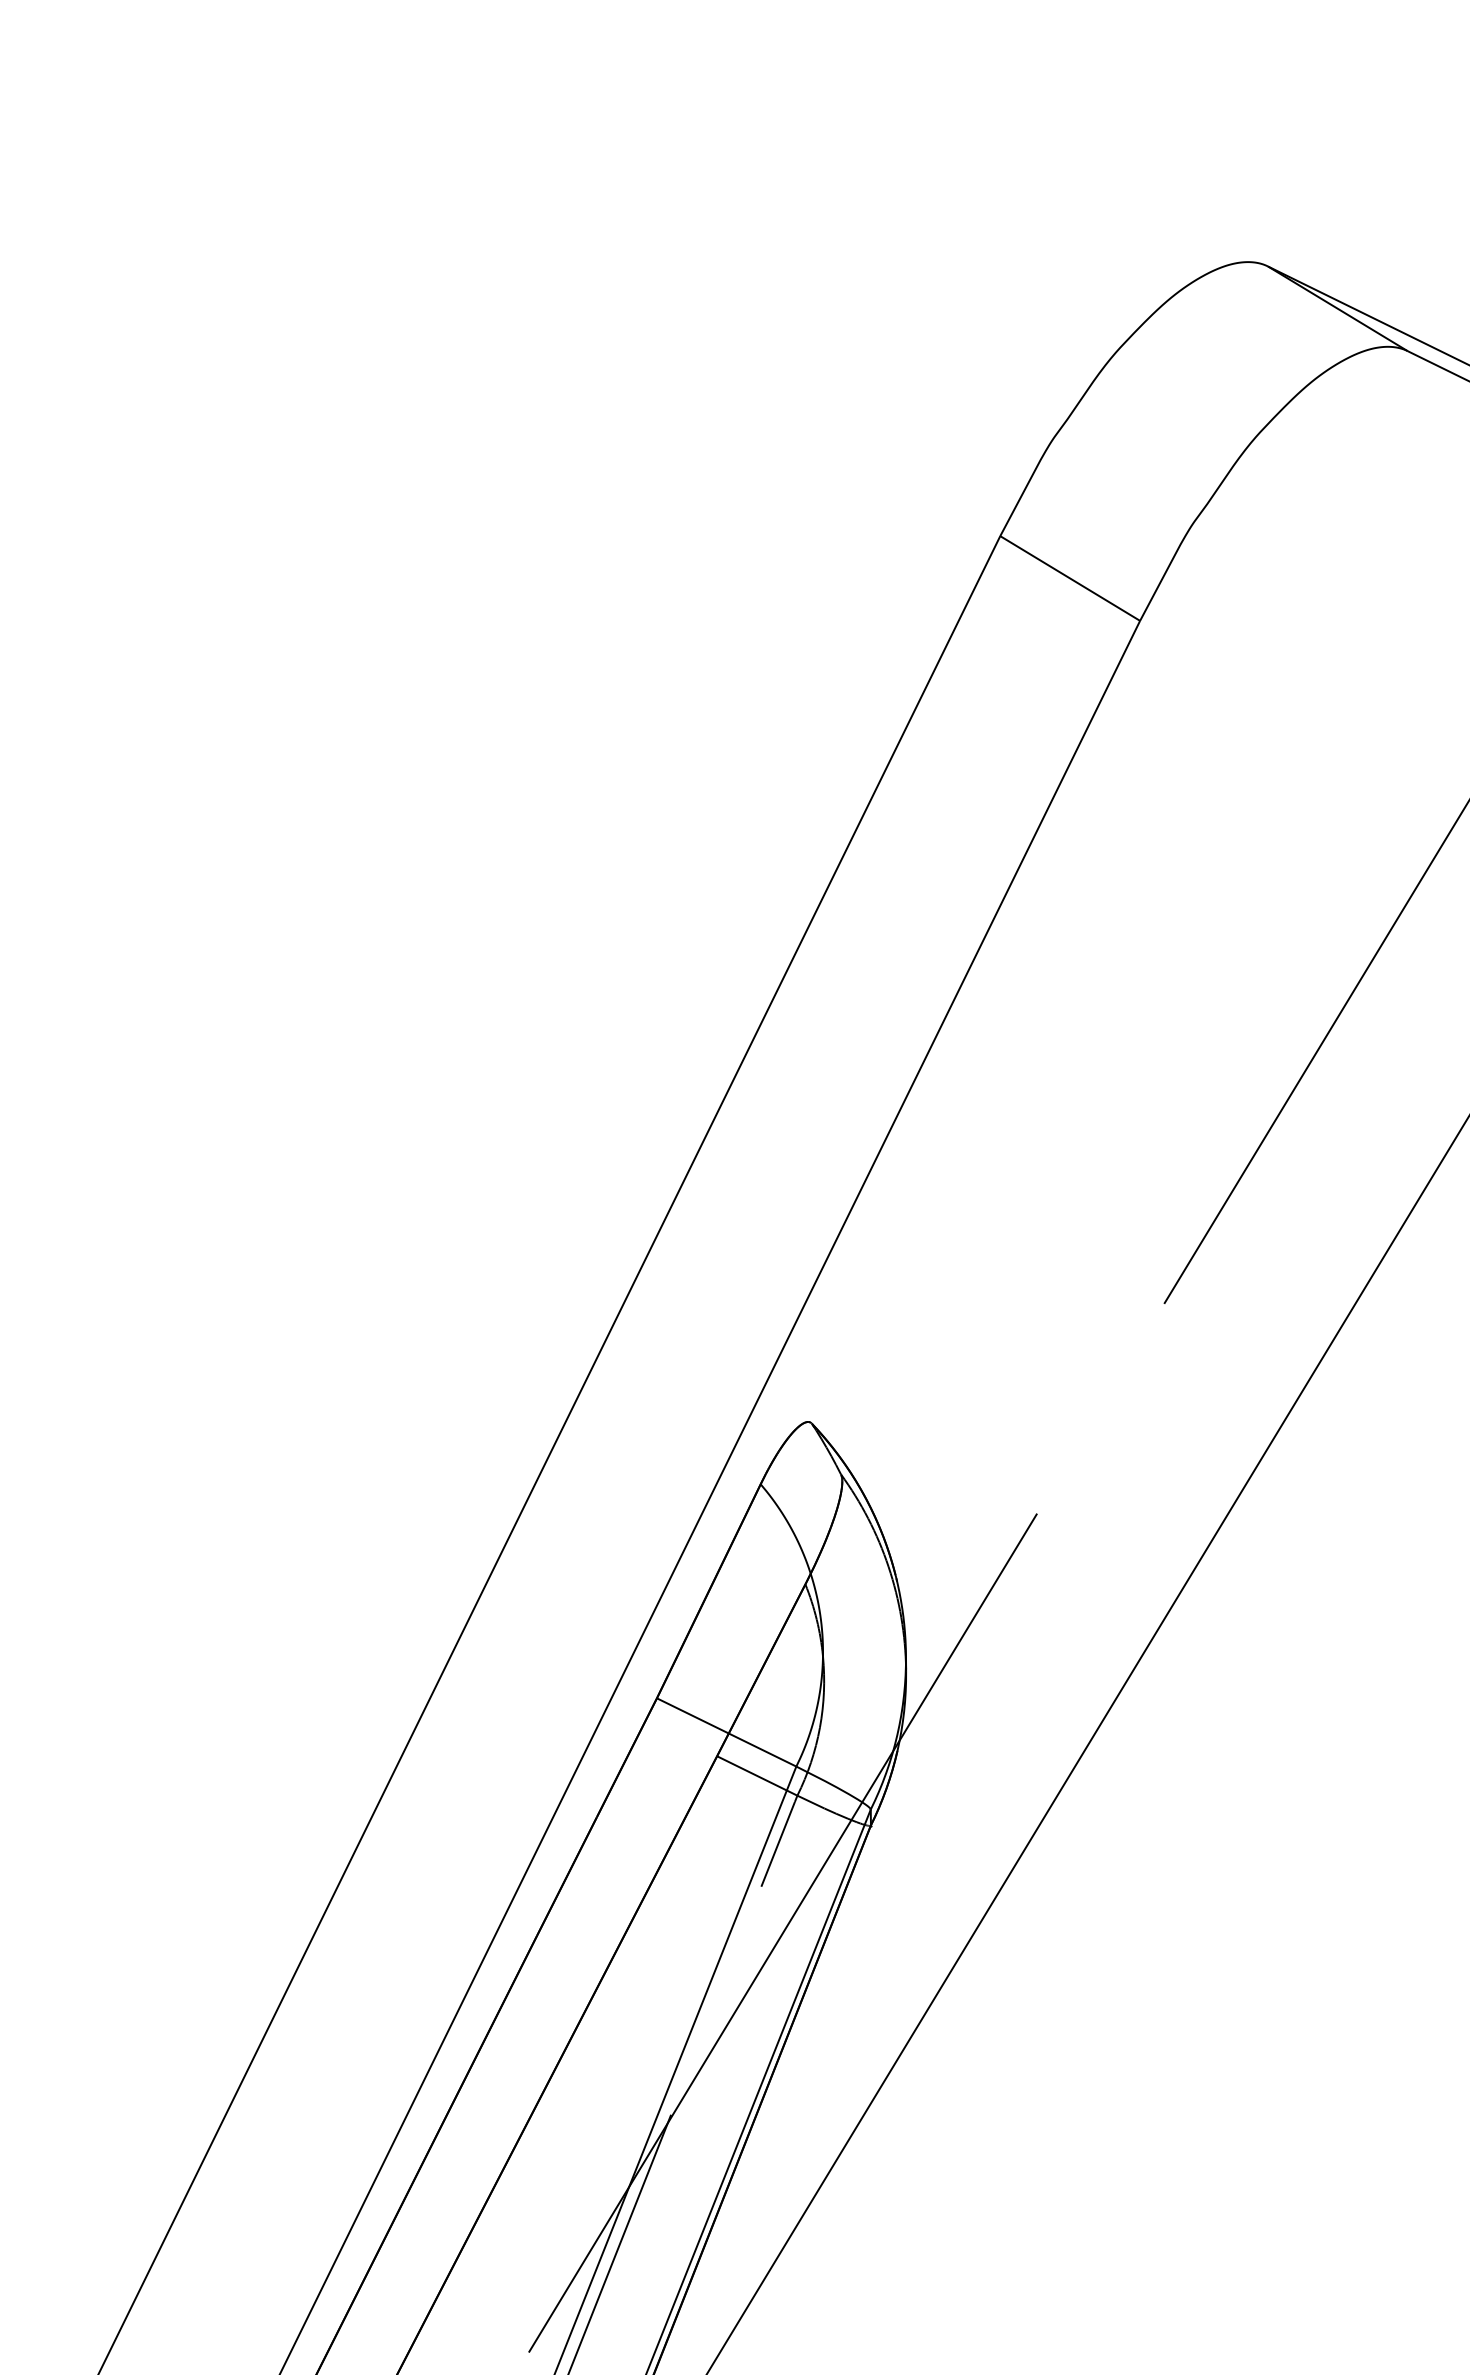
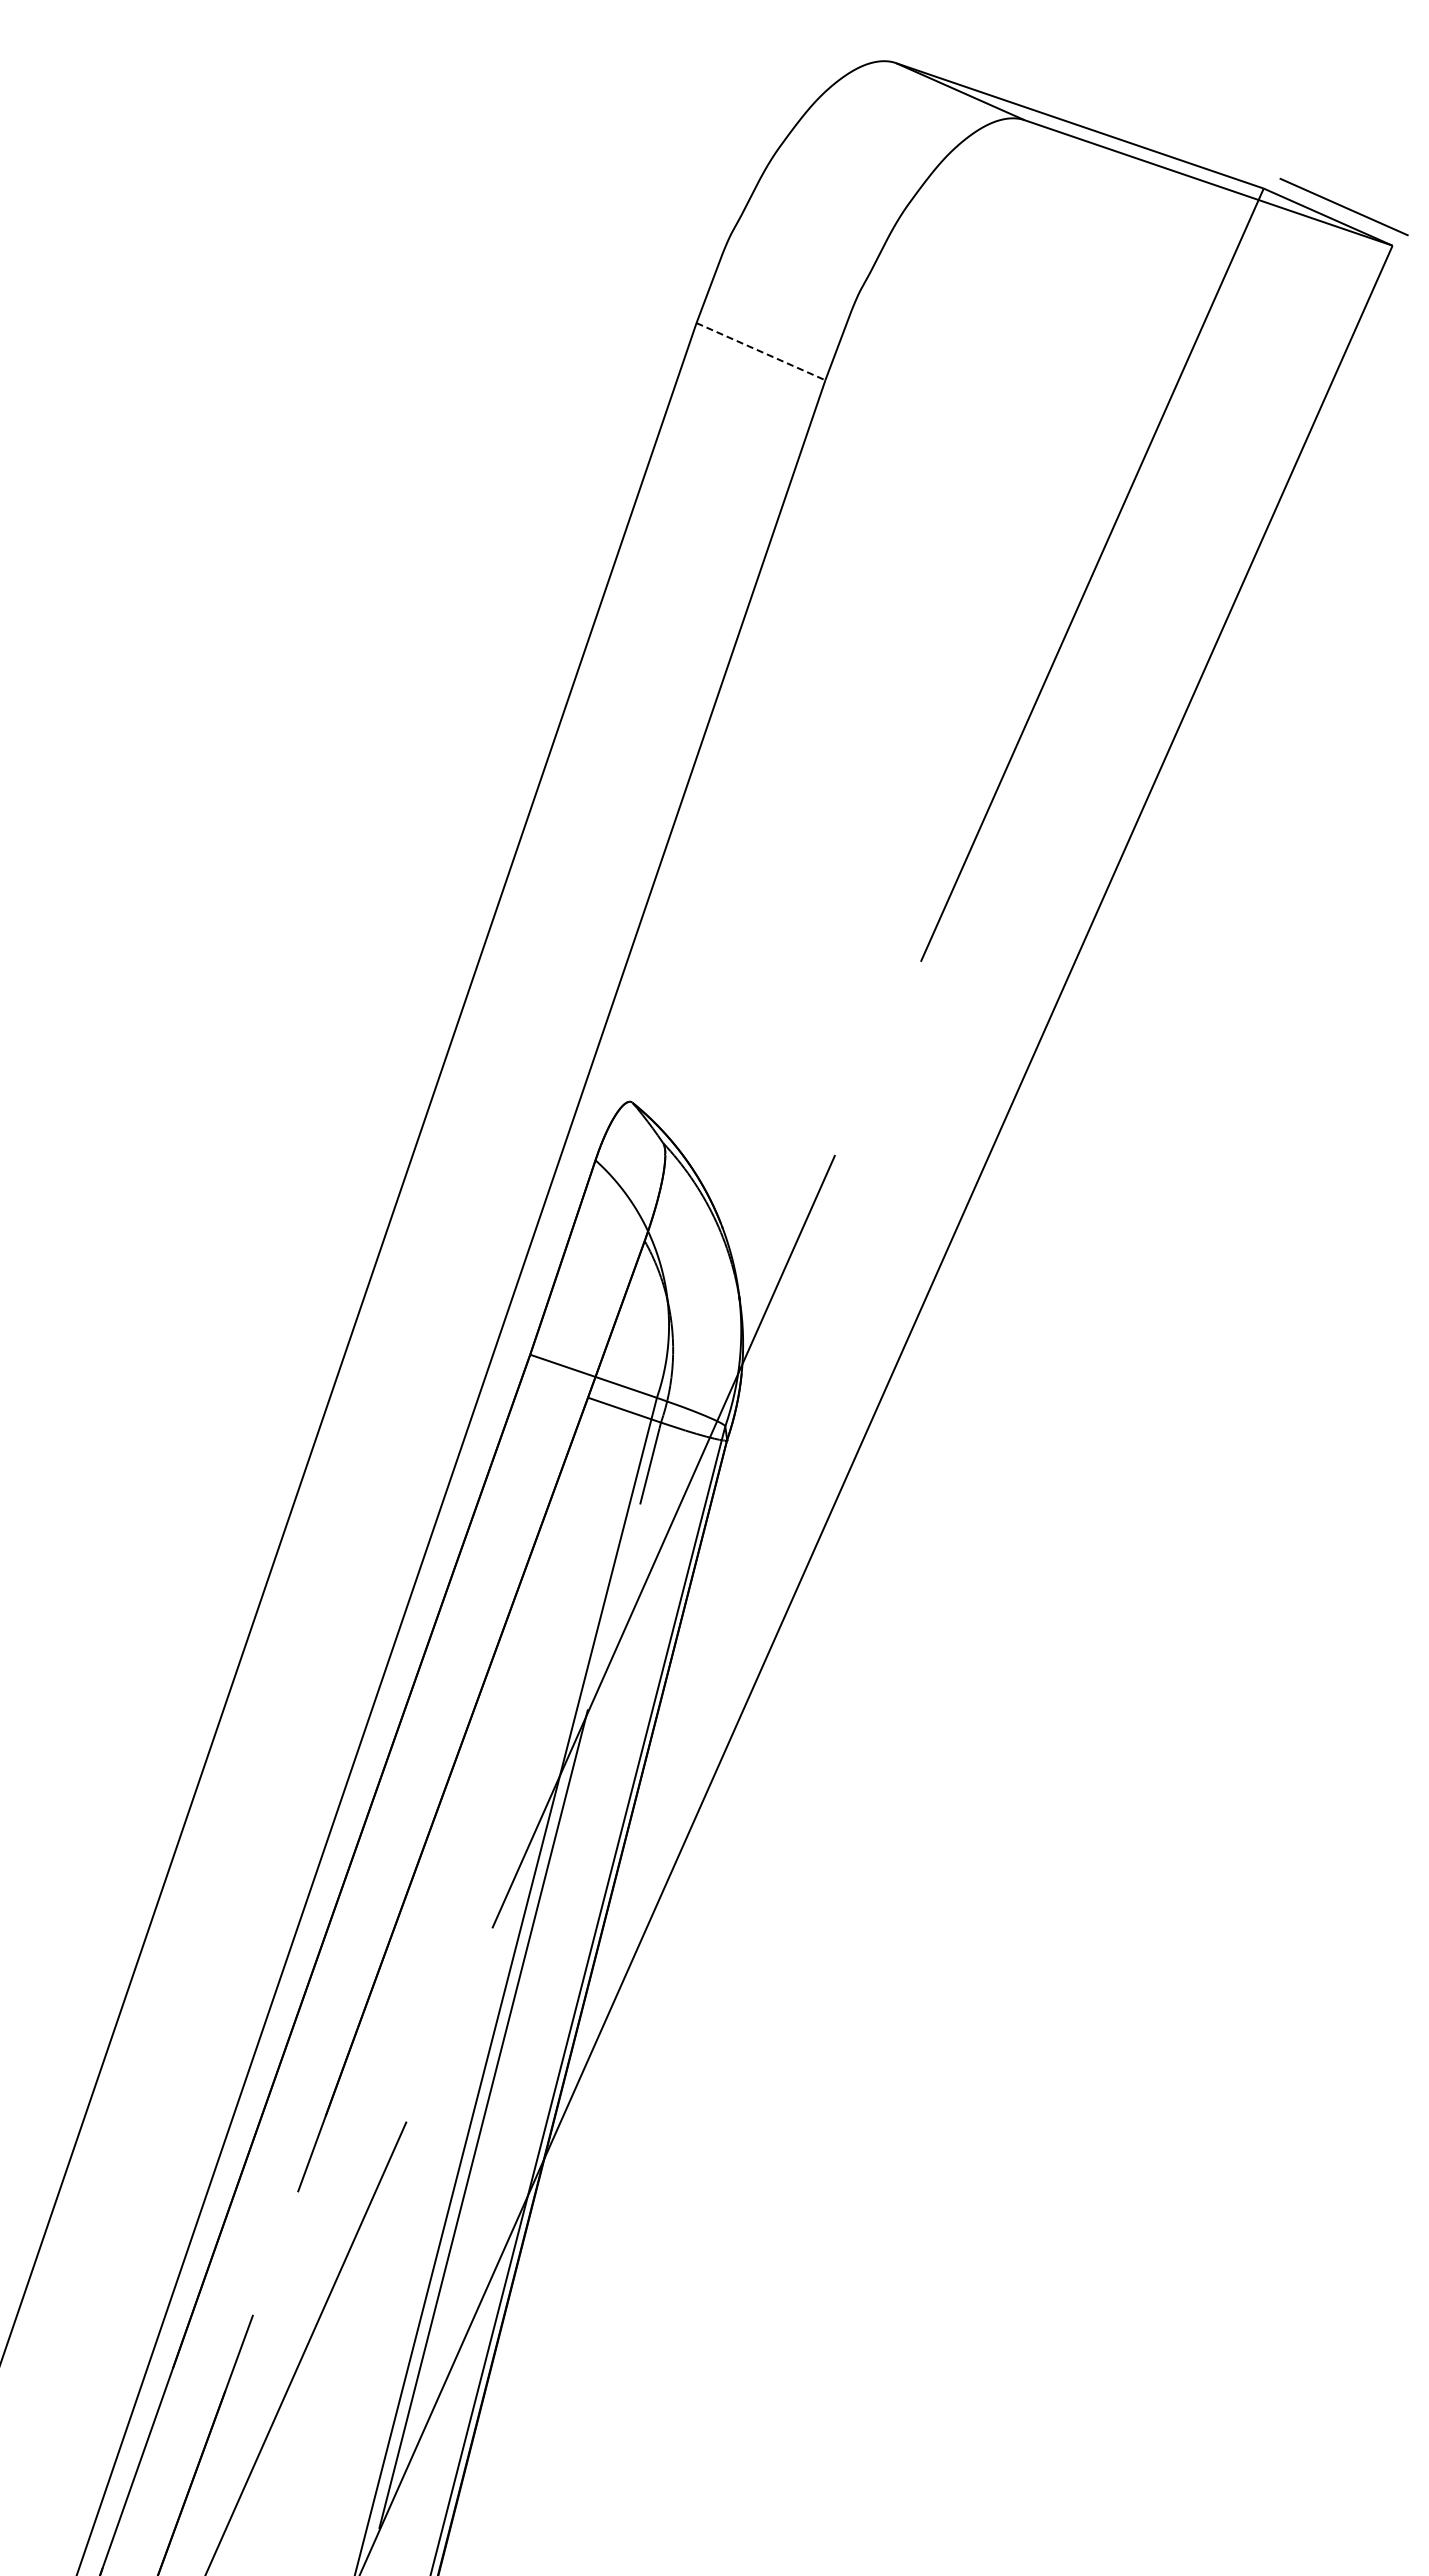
line: (1070, 578) -> (761, 351), solid -> dashed

